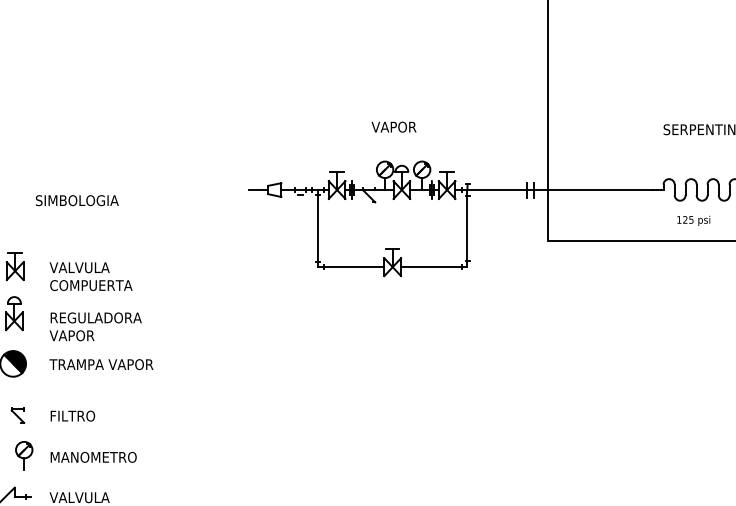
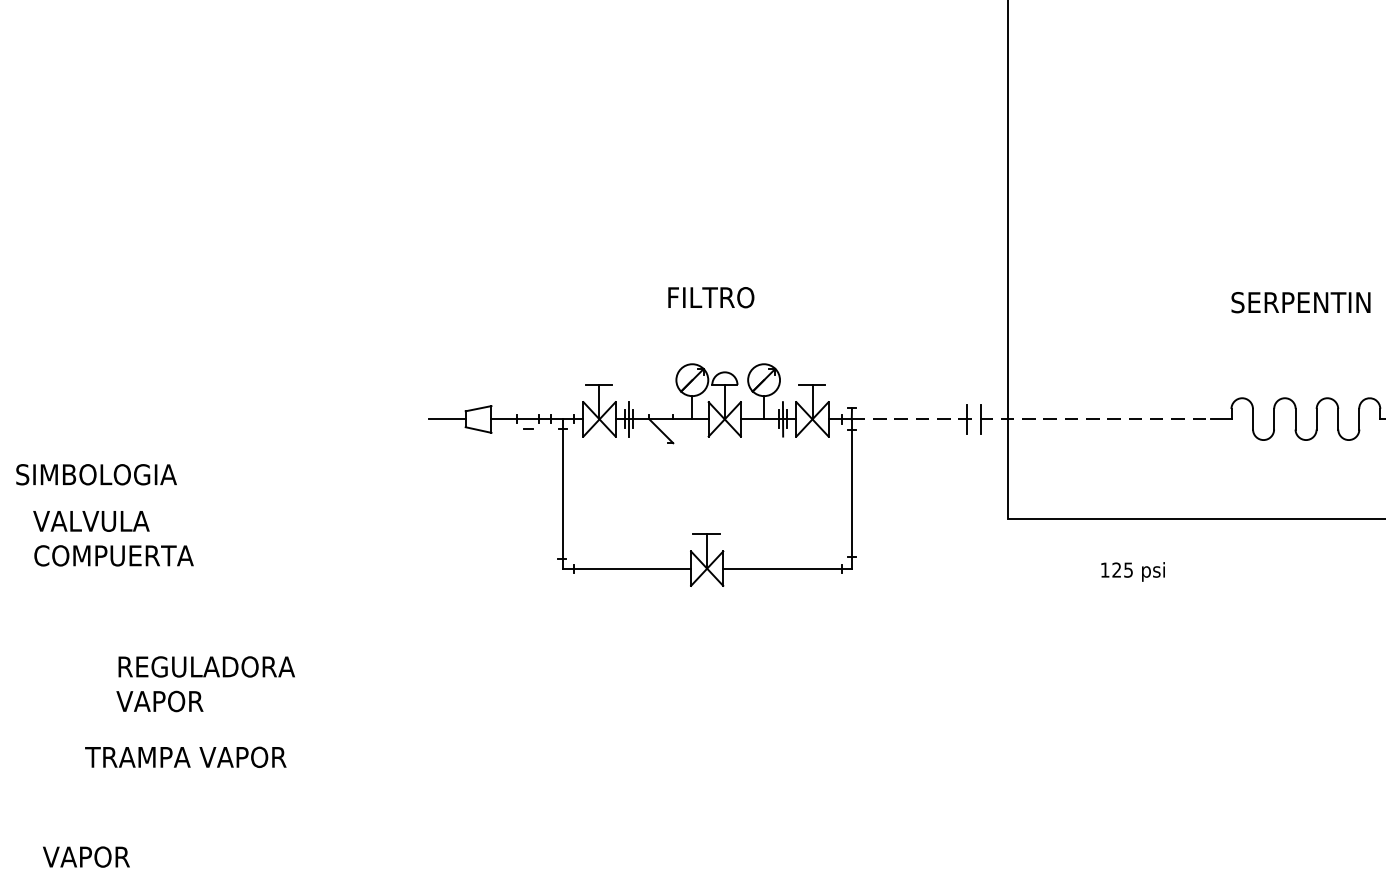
text: (394, 126) -> (710, 296), VAPOR -> FILTRO
line: (560, 190) -> (1031, 420), solid -> dashed
text: (77, 200) -> (96, 474), moved
text: (693, 220) -> (1132, 571), moved
text: (90, 276) -> (112, 538), moved
text: (95, 326) -> (205, 683), moved
text: (101, 364) -> (185, 757), moved
text: (72, 415) -> (87, 855), FILTRO -> VAPOR

